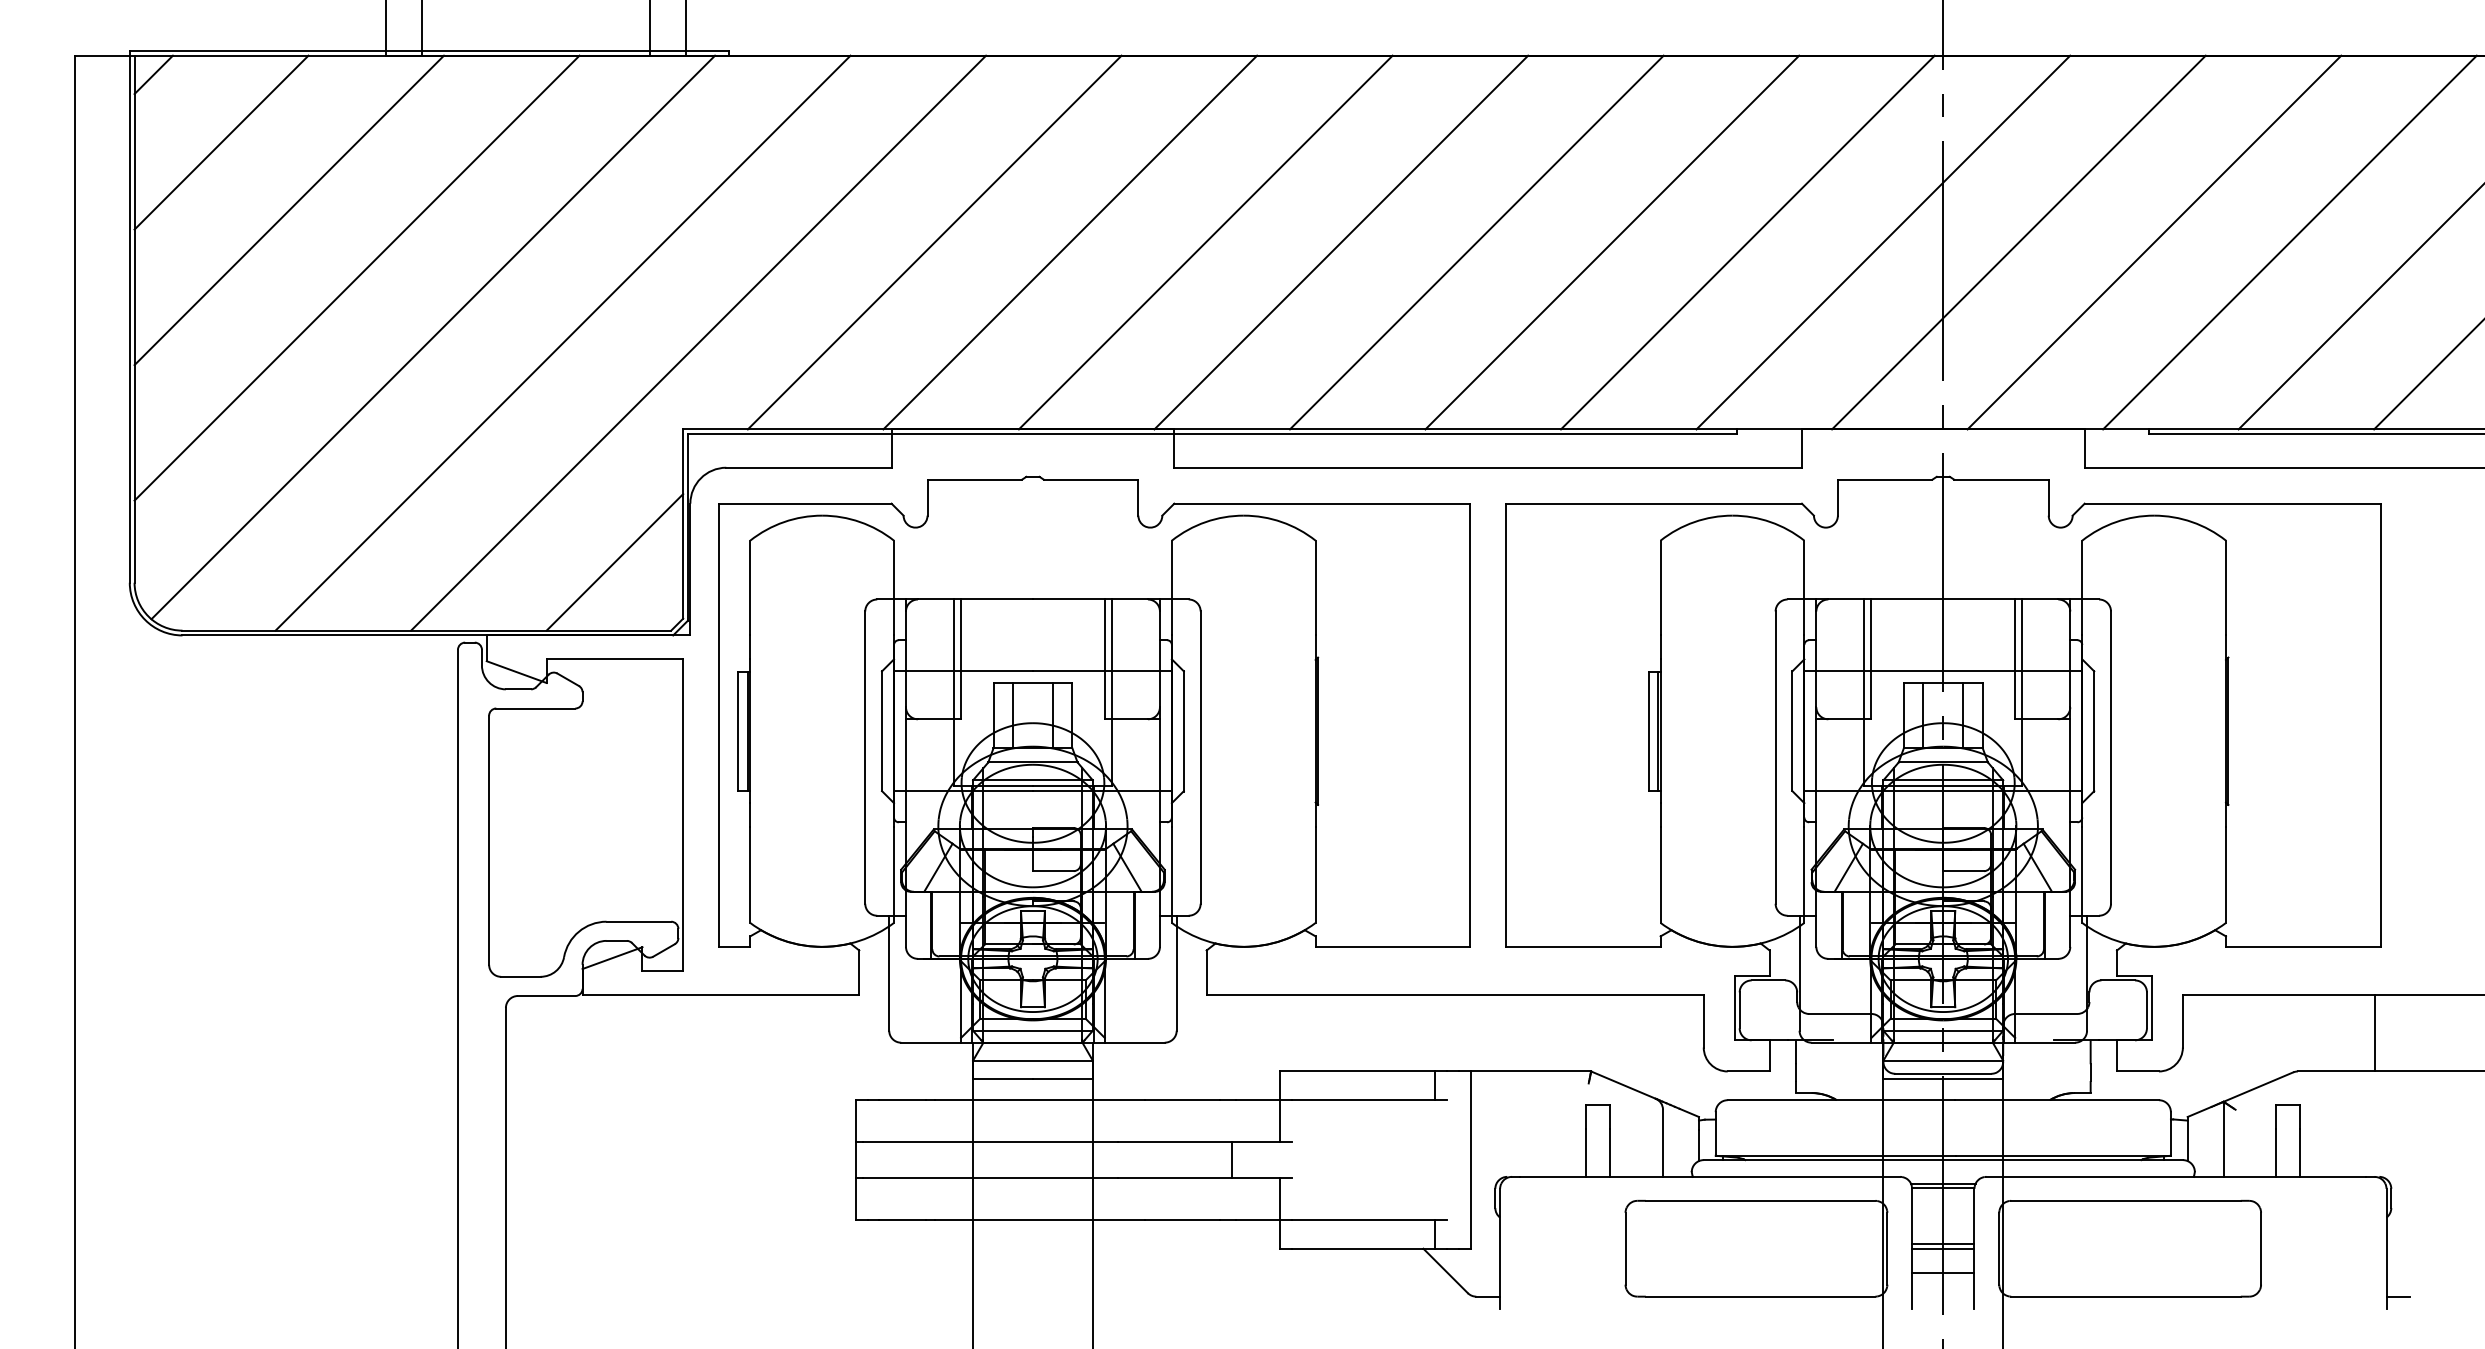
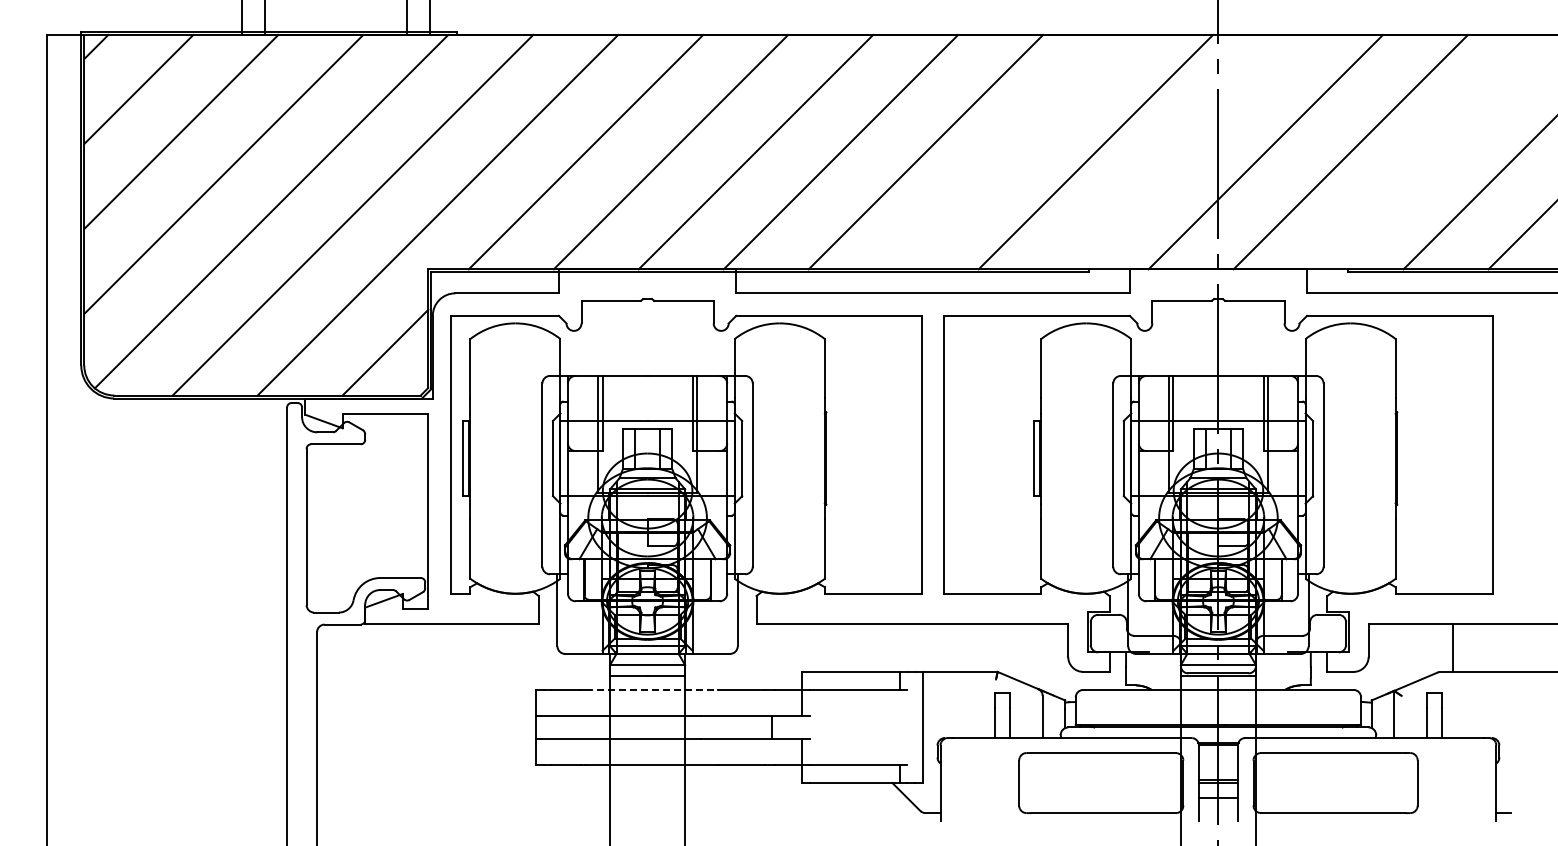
line: (1611, 241) -> (1010, 151), removed
line: (1882, 241) -> (1180, 151), removed
line: (2289, 241) -> (1435, 151), removed
line: (2374, 1032) -> (1452, 647), moved
line: (1040, 1099) -> (652, 689), solid -> dashed

